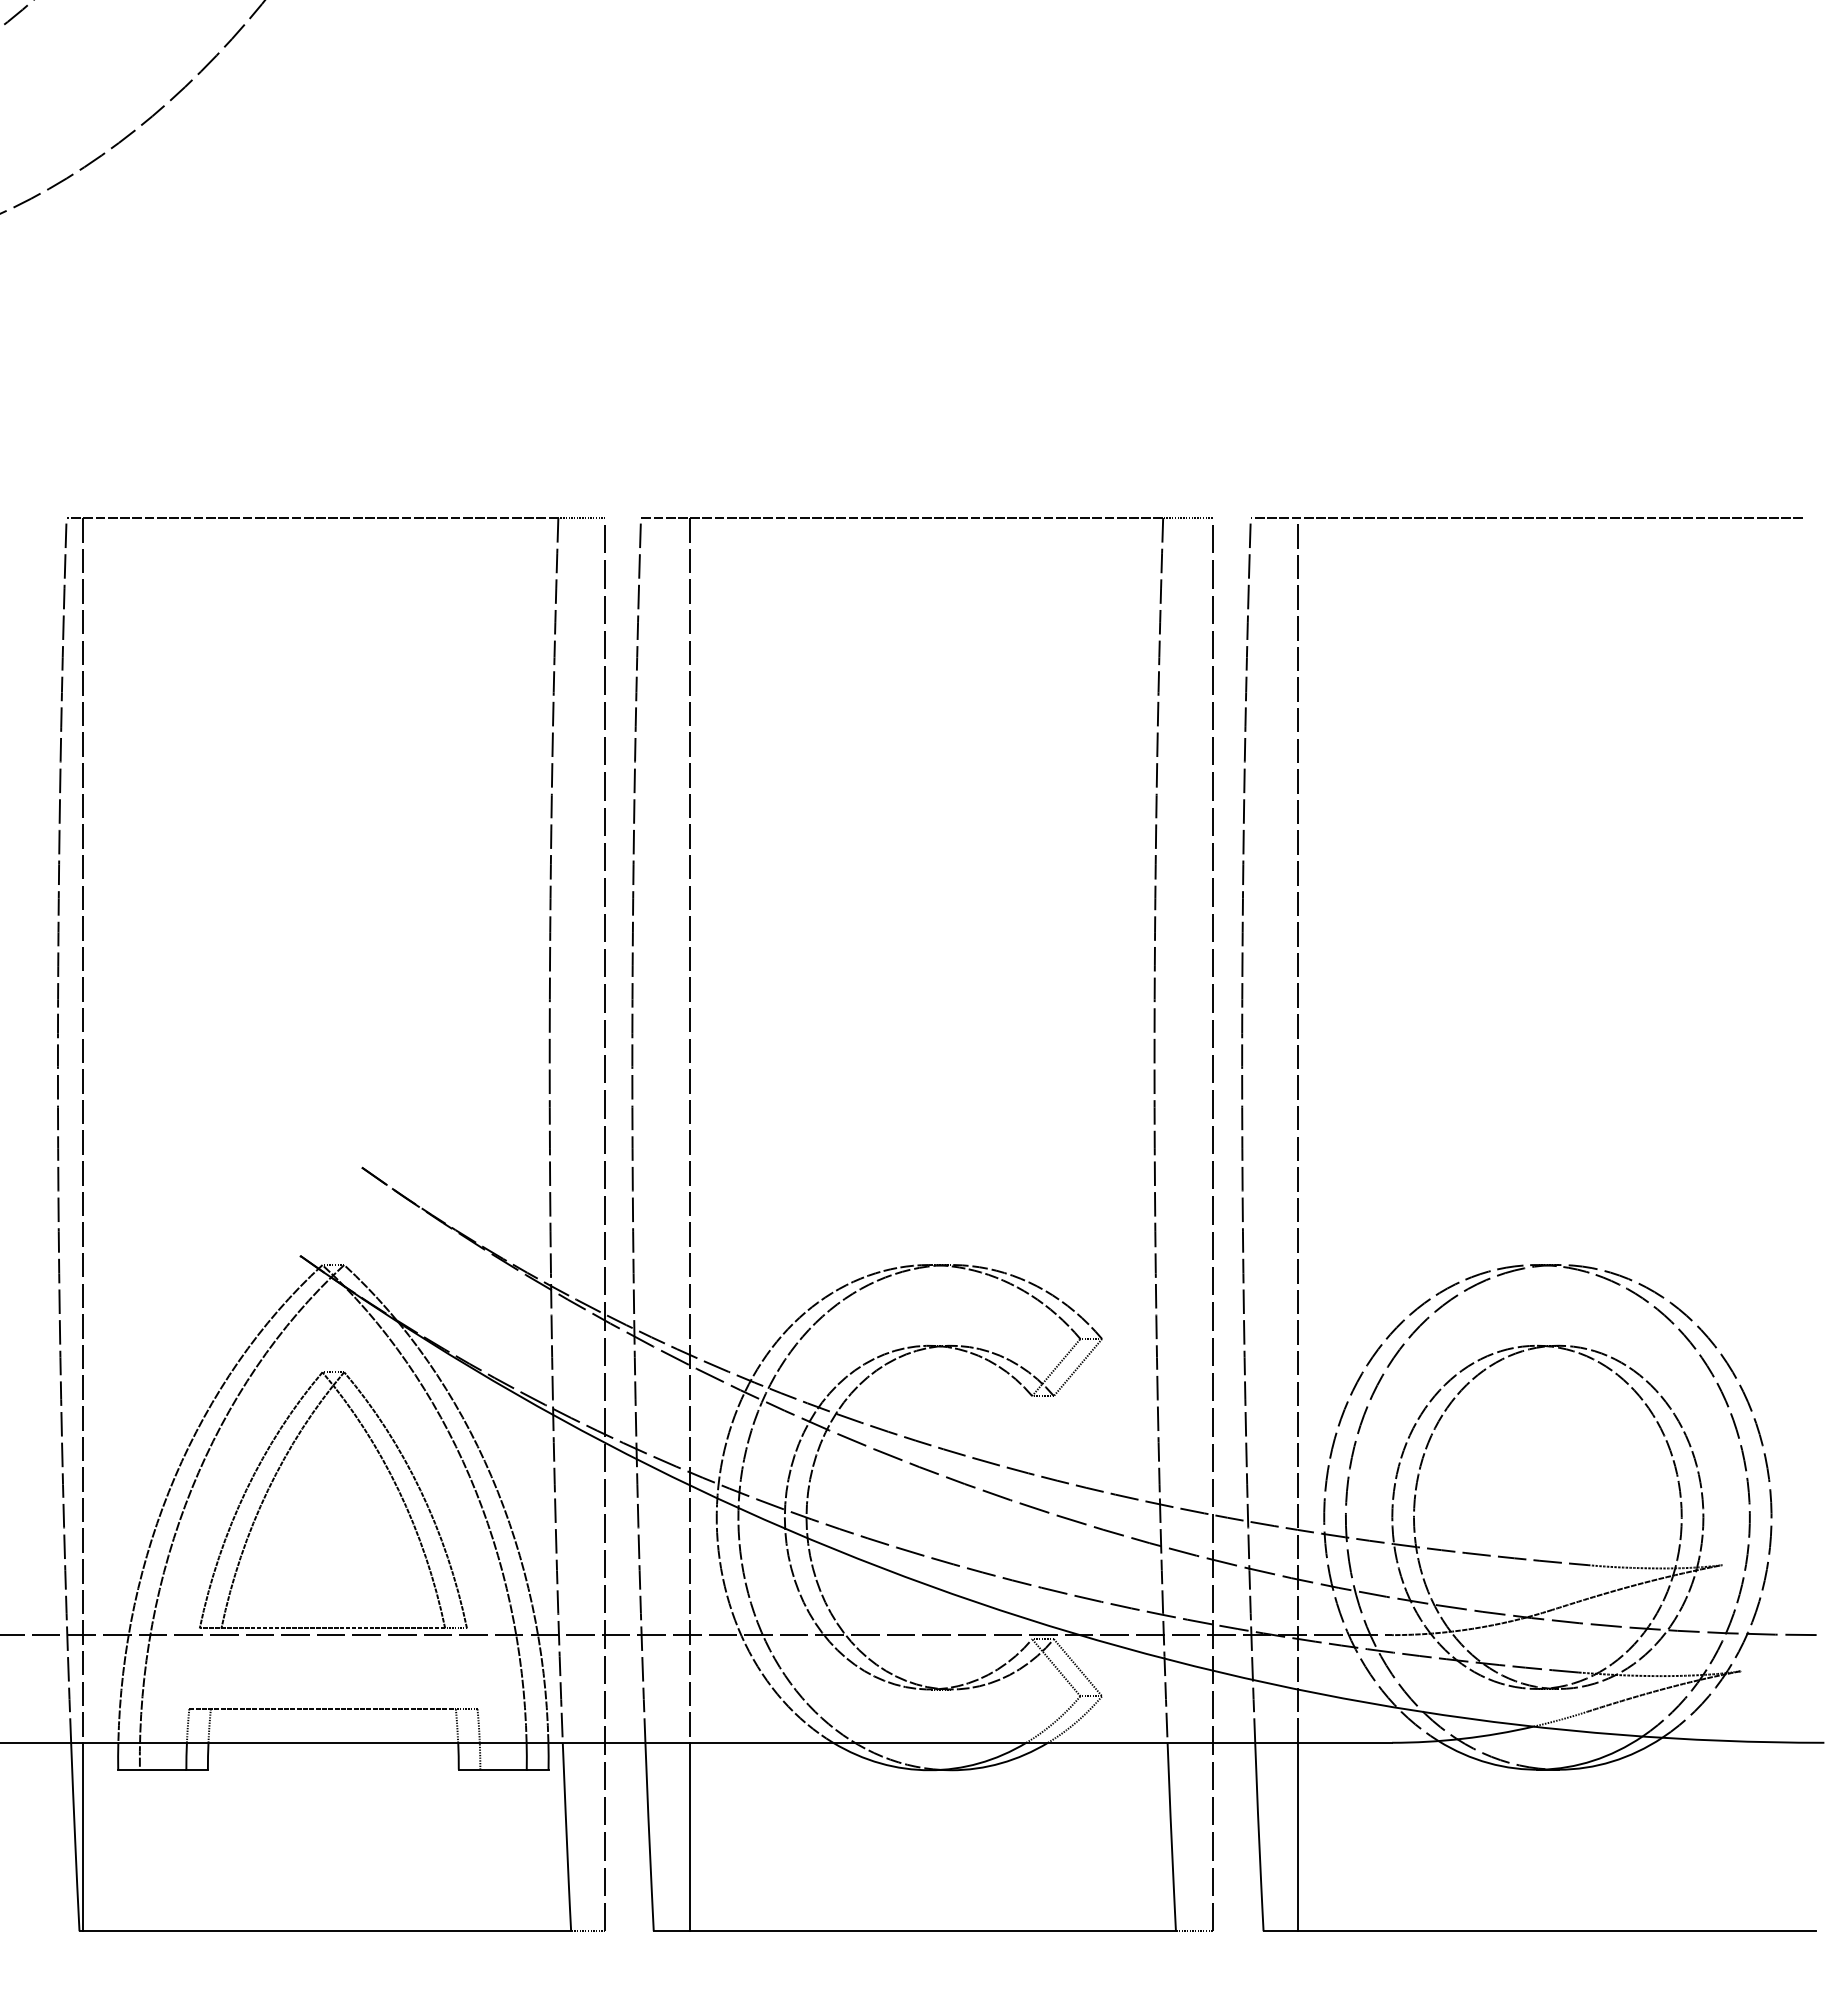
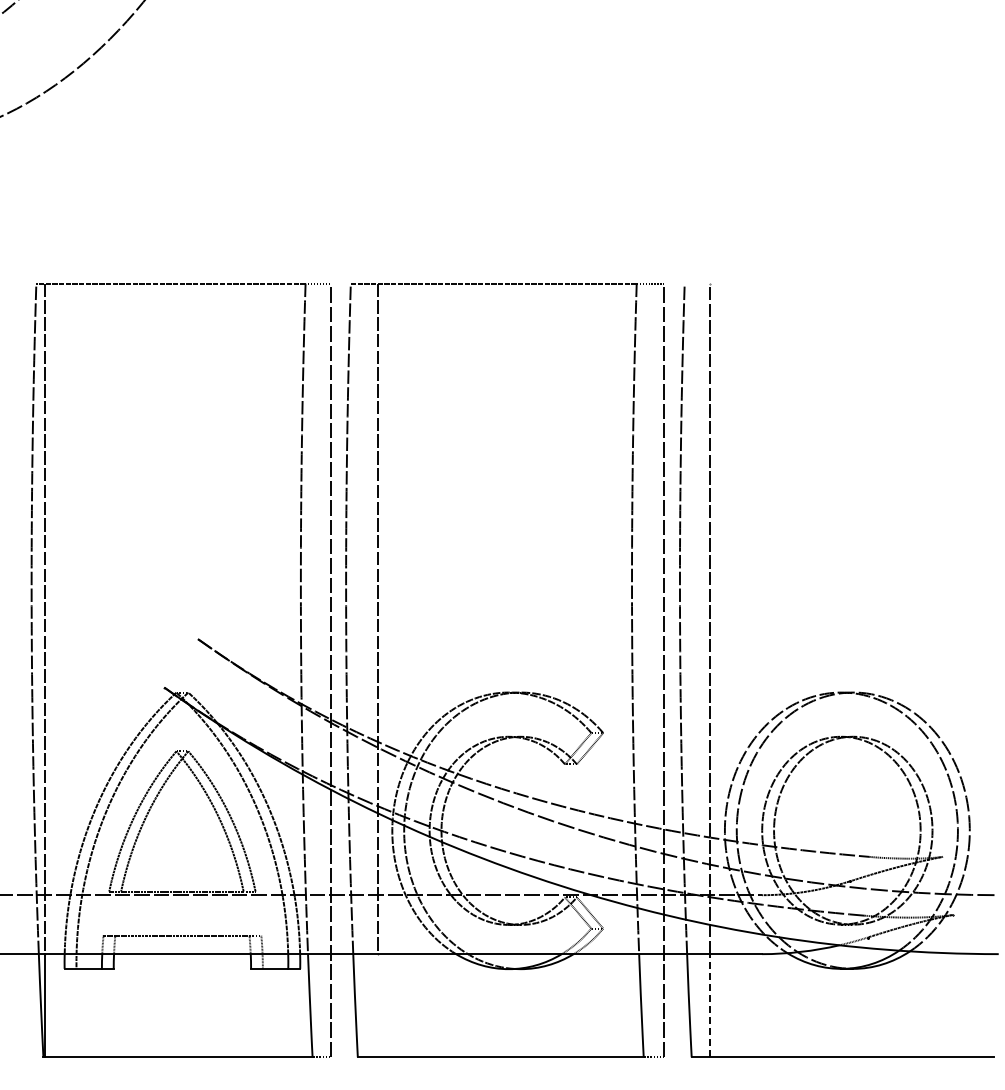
line: (1526, 517) -> (835, 283), removed
line: (689, 1836) -> (377, 1005), removed
line: (1297, 1836) -> (710, 1005), solid -> dashed

